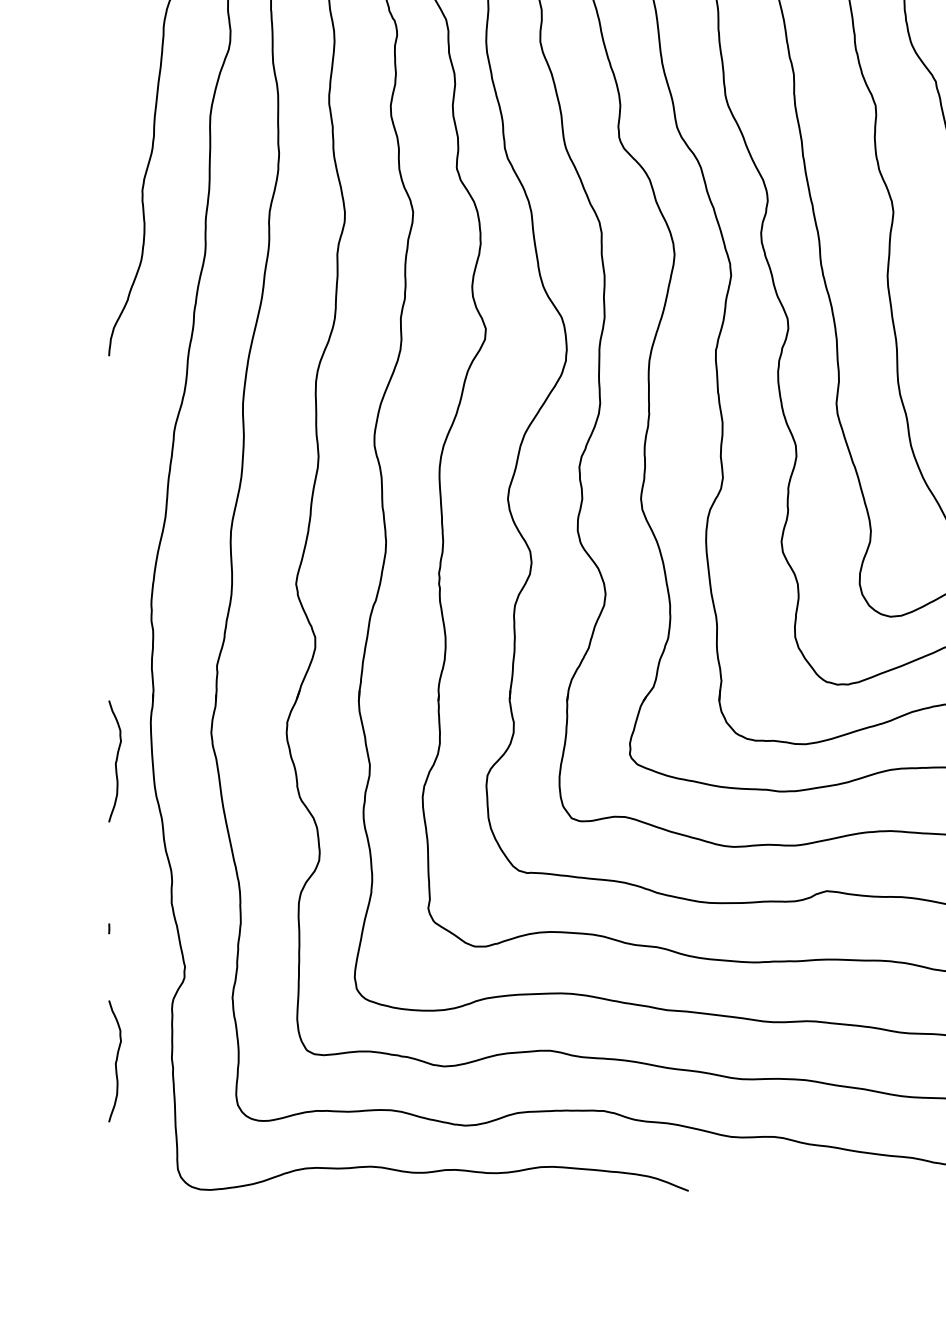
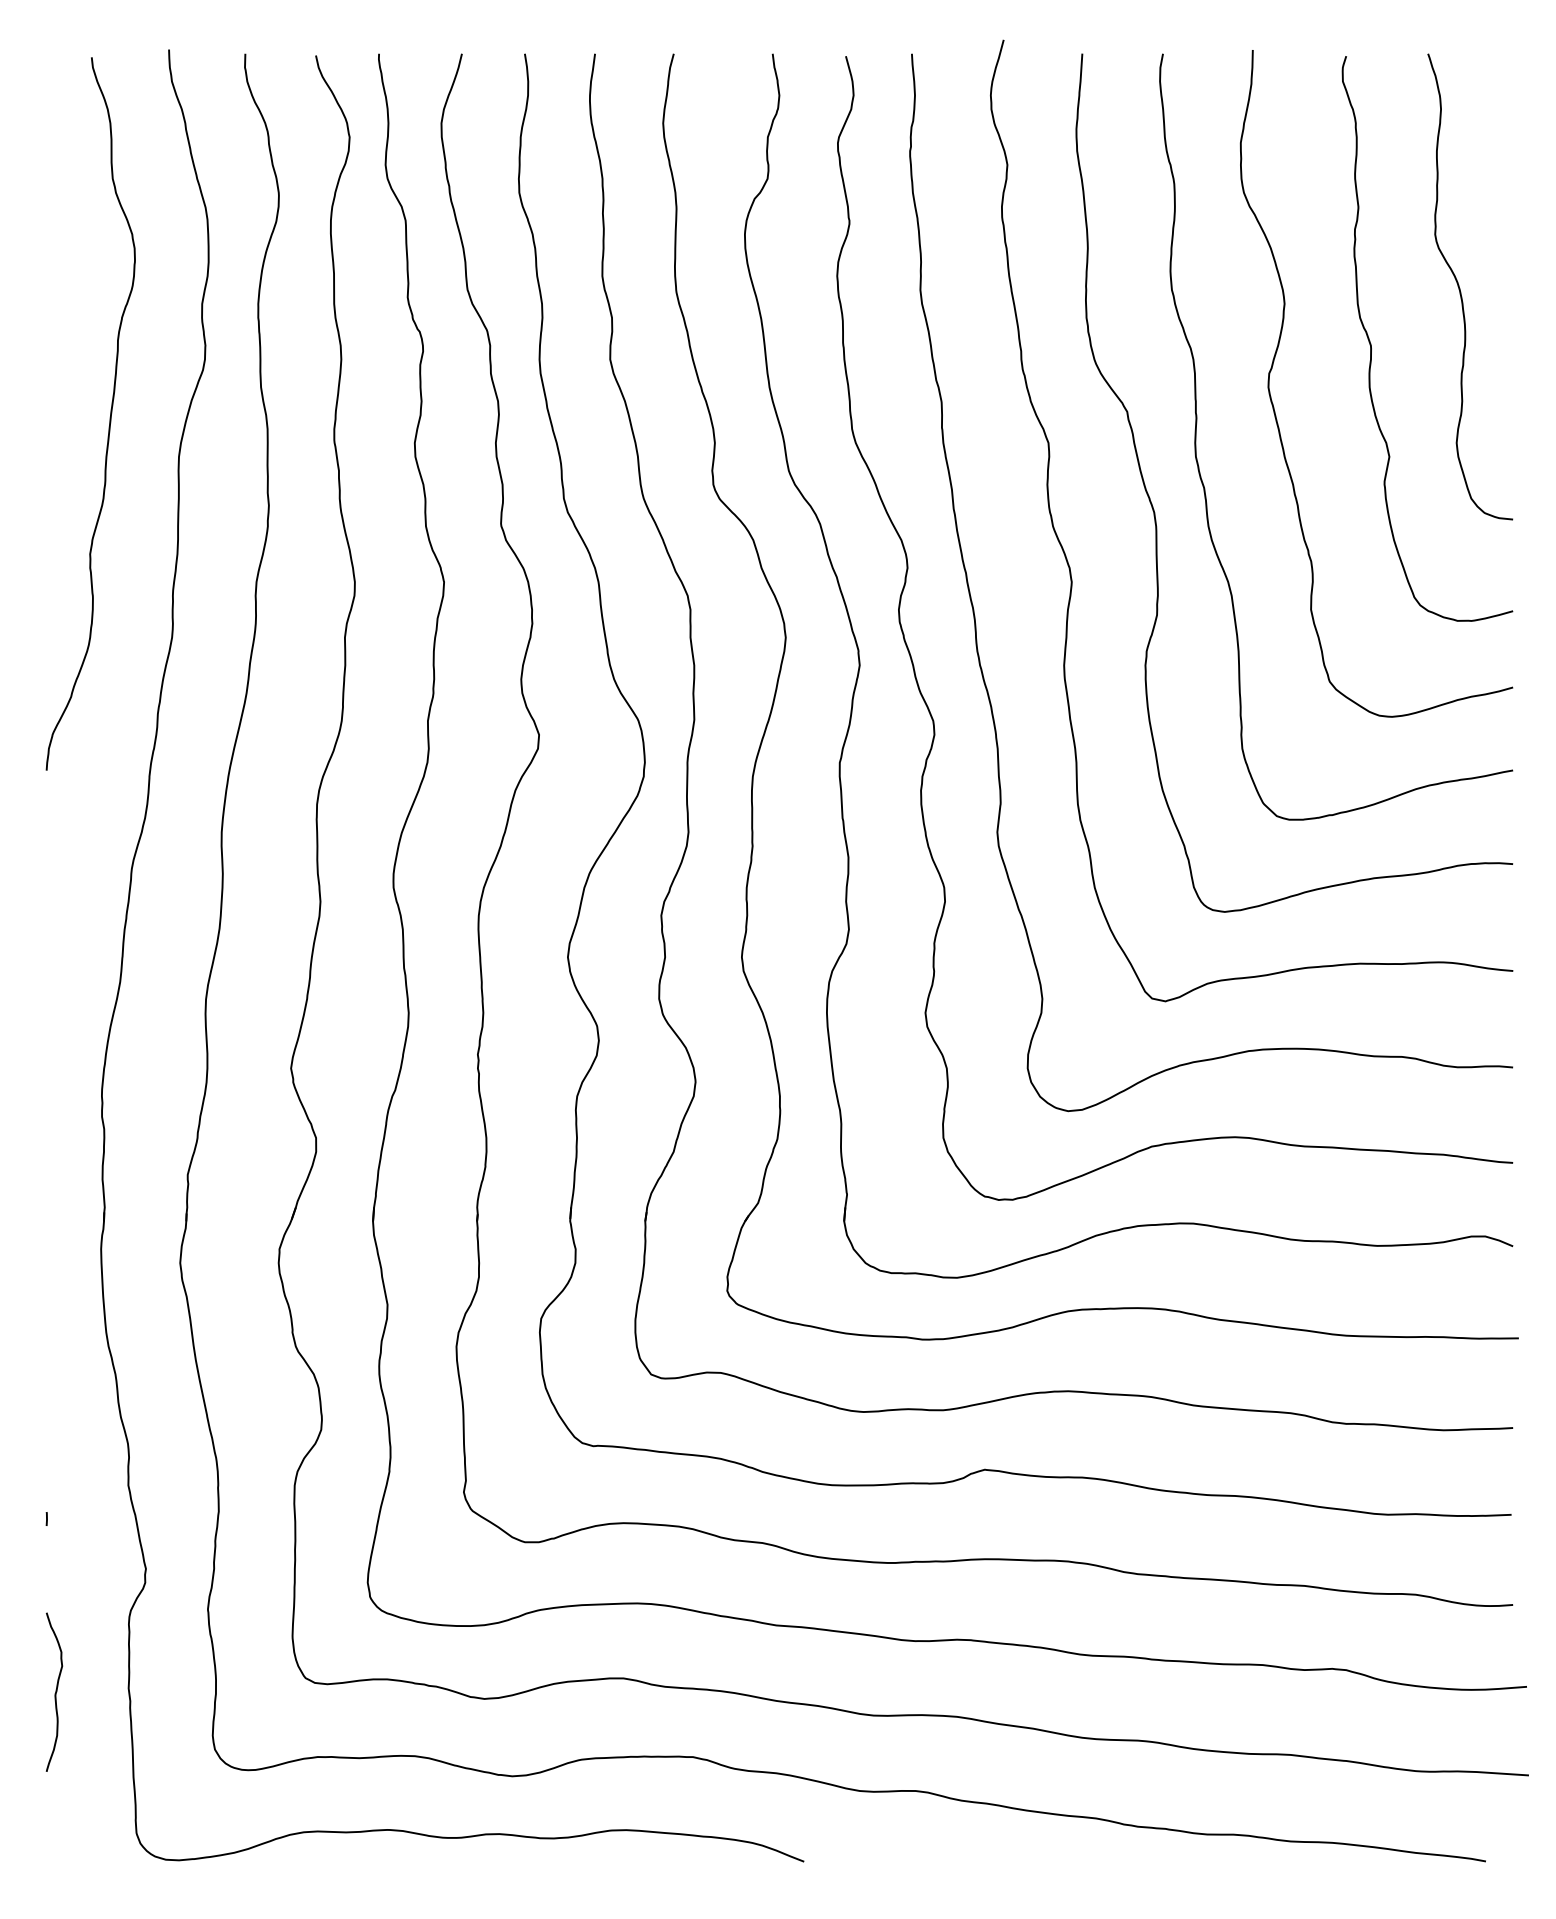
curve: (115, 760) -> (55, 1299), removed

